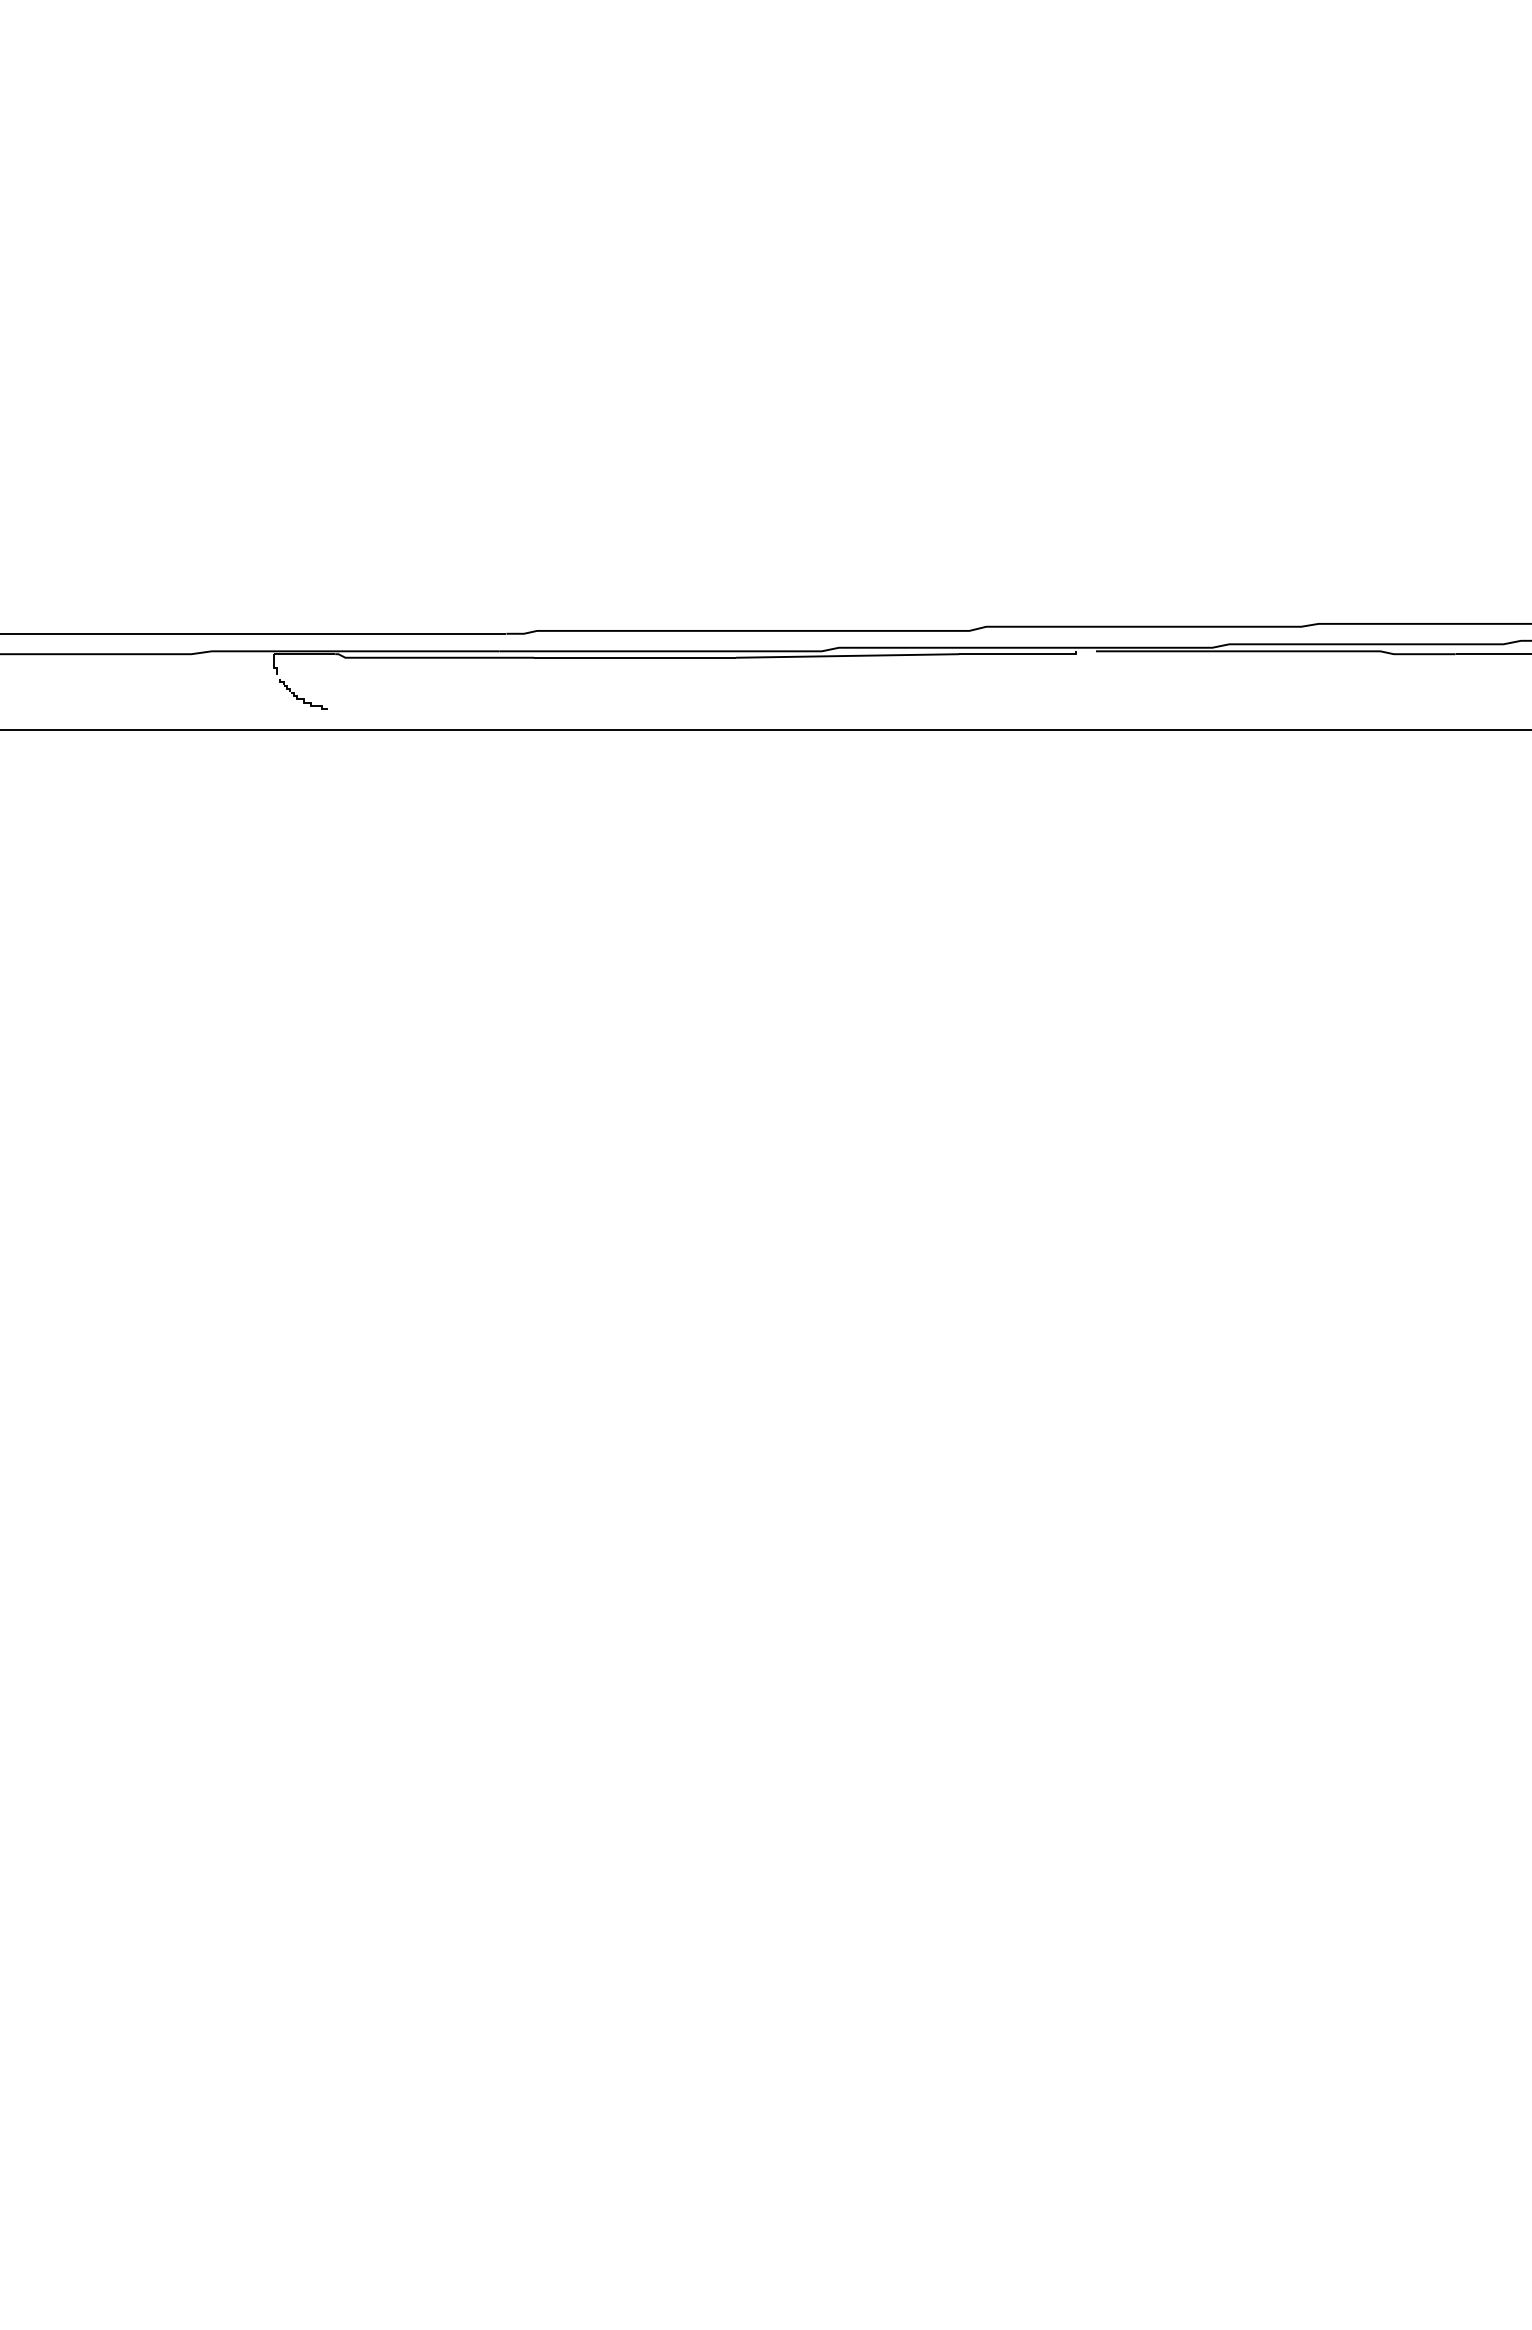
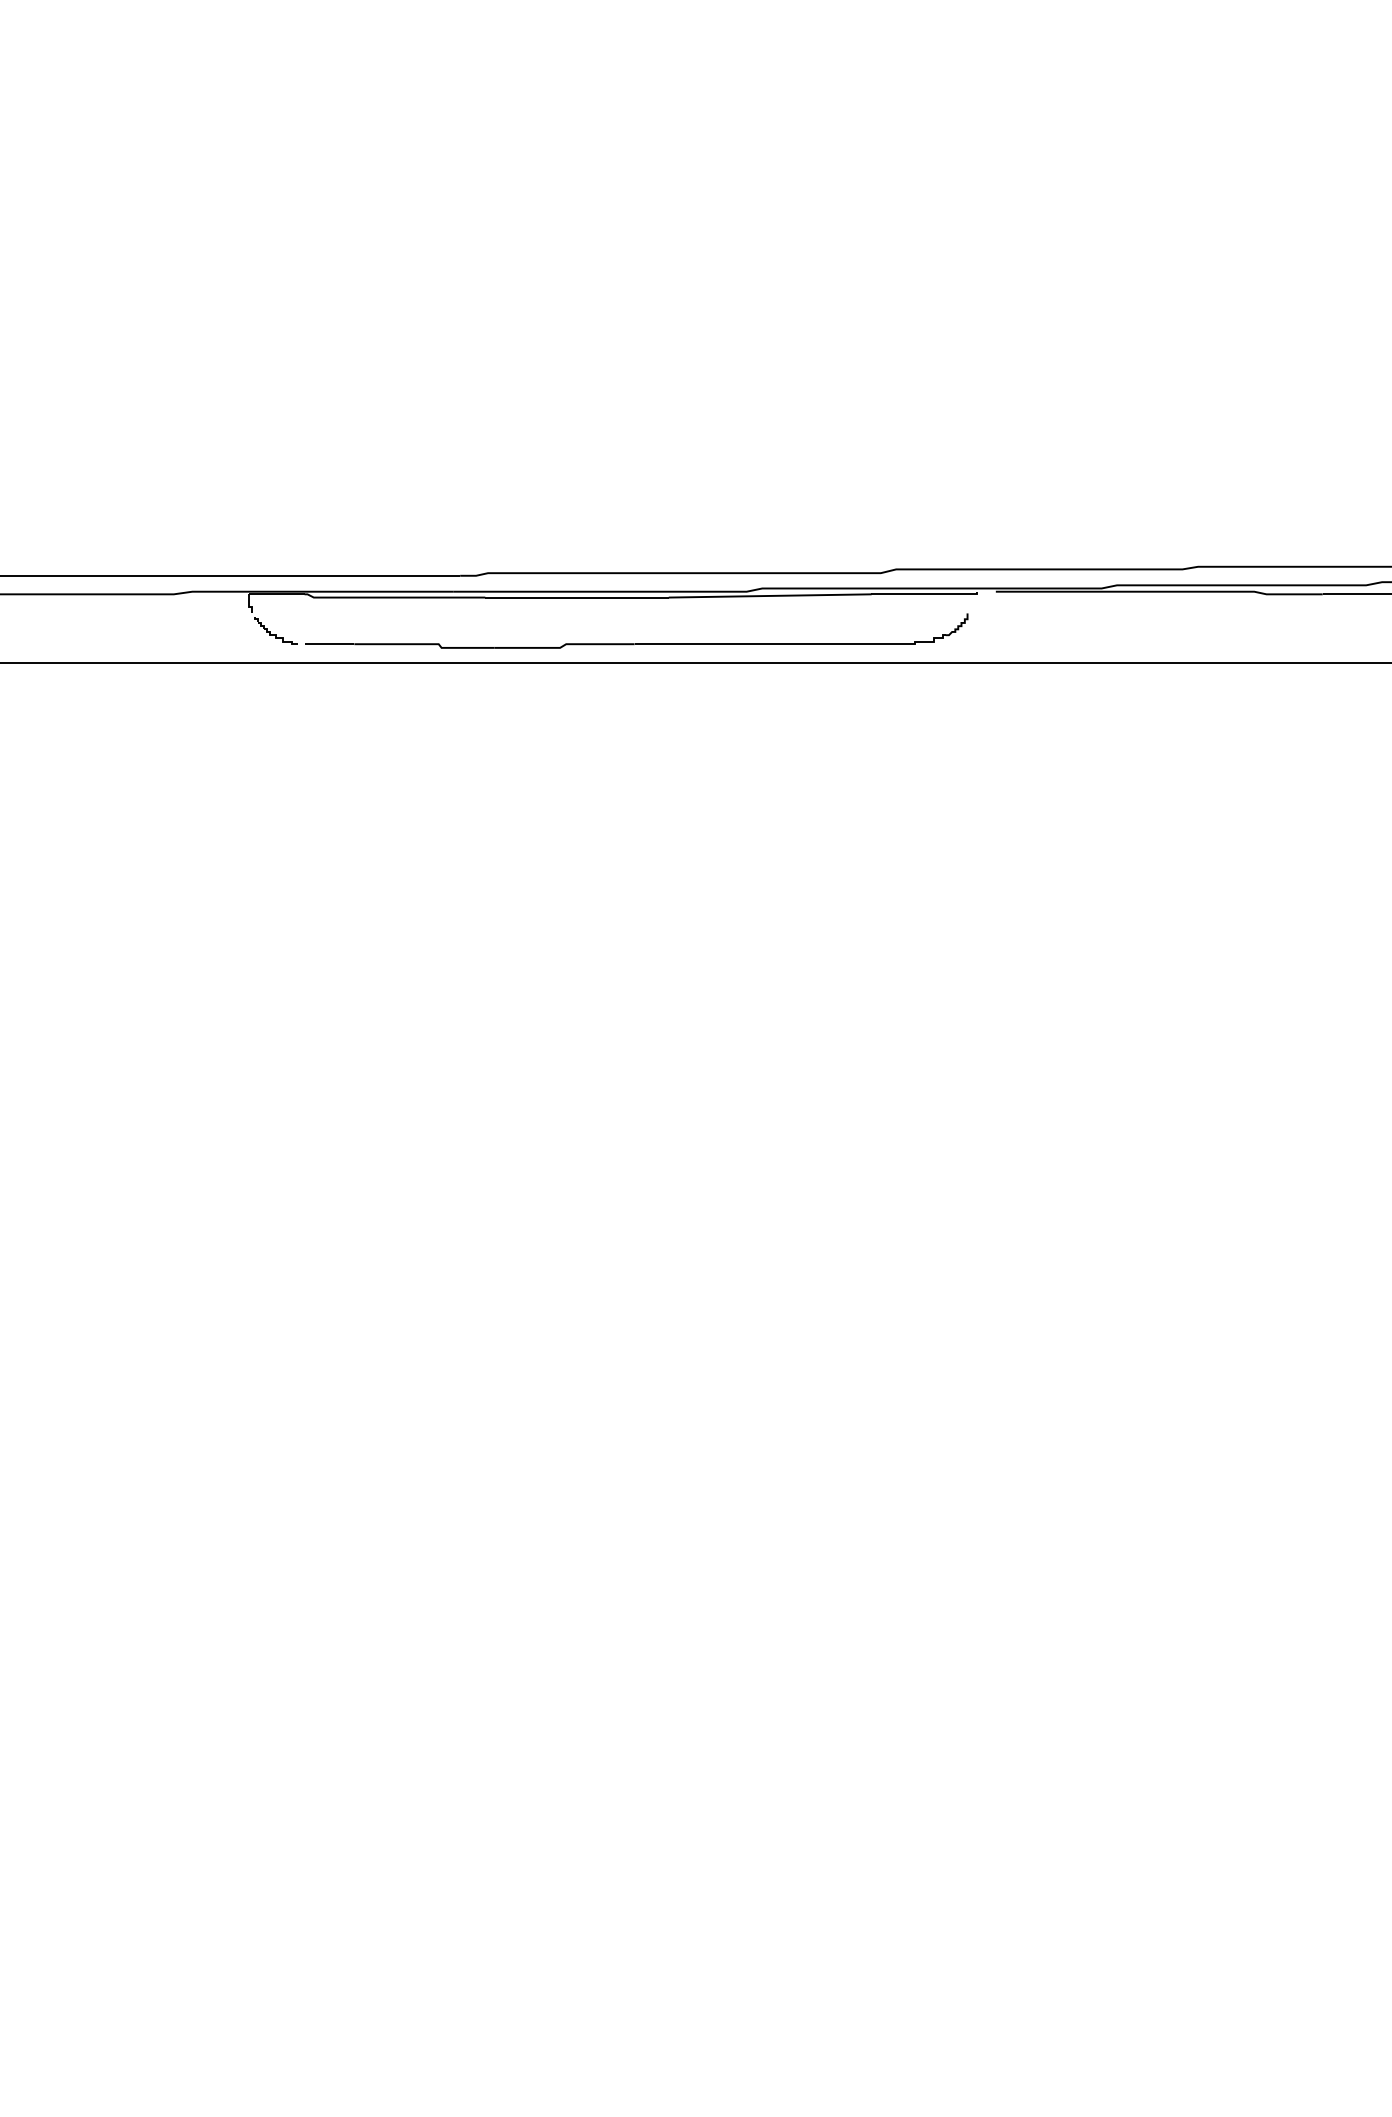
part: (700, 708) -> (636, 643), added

